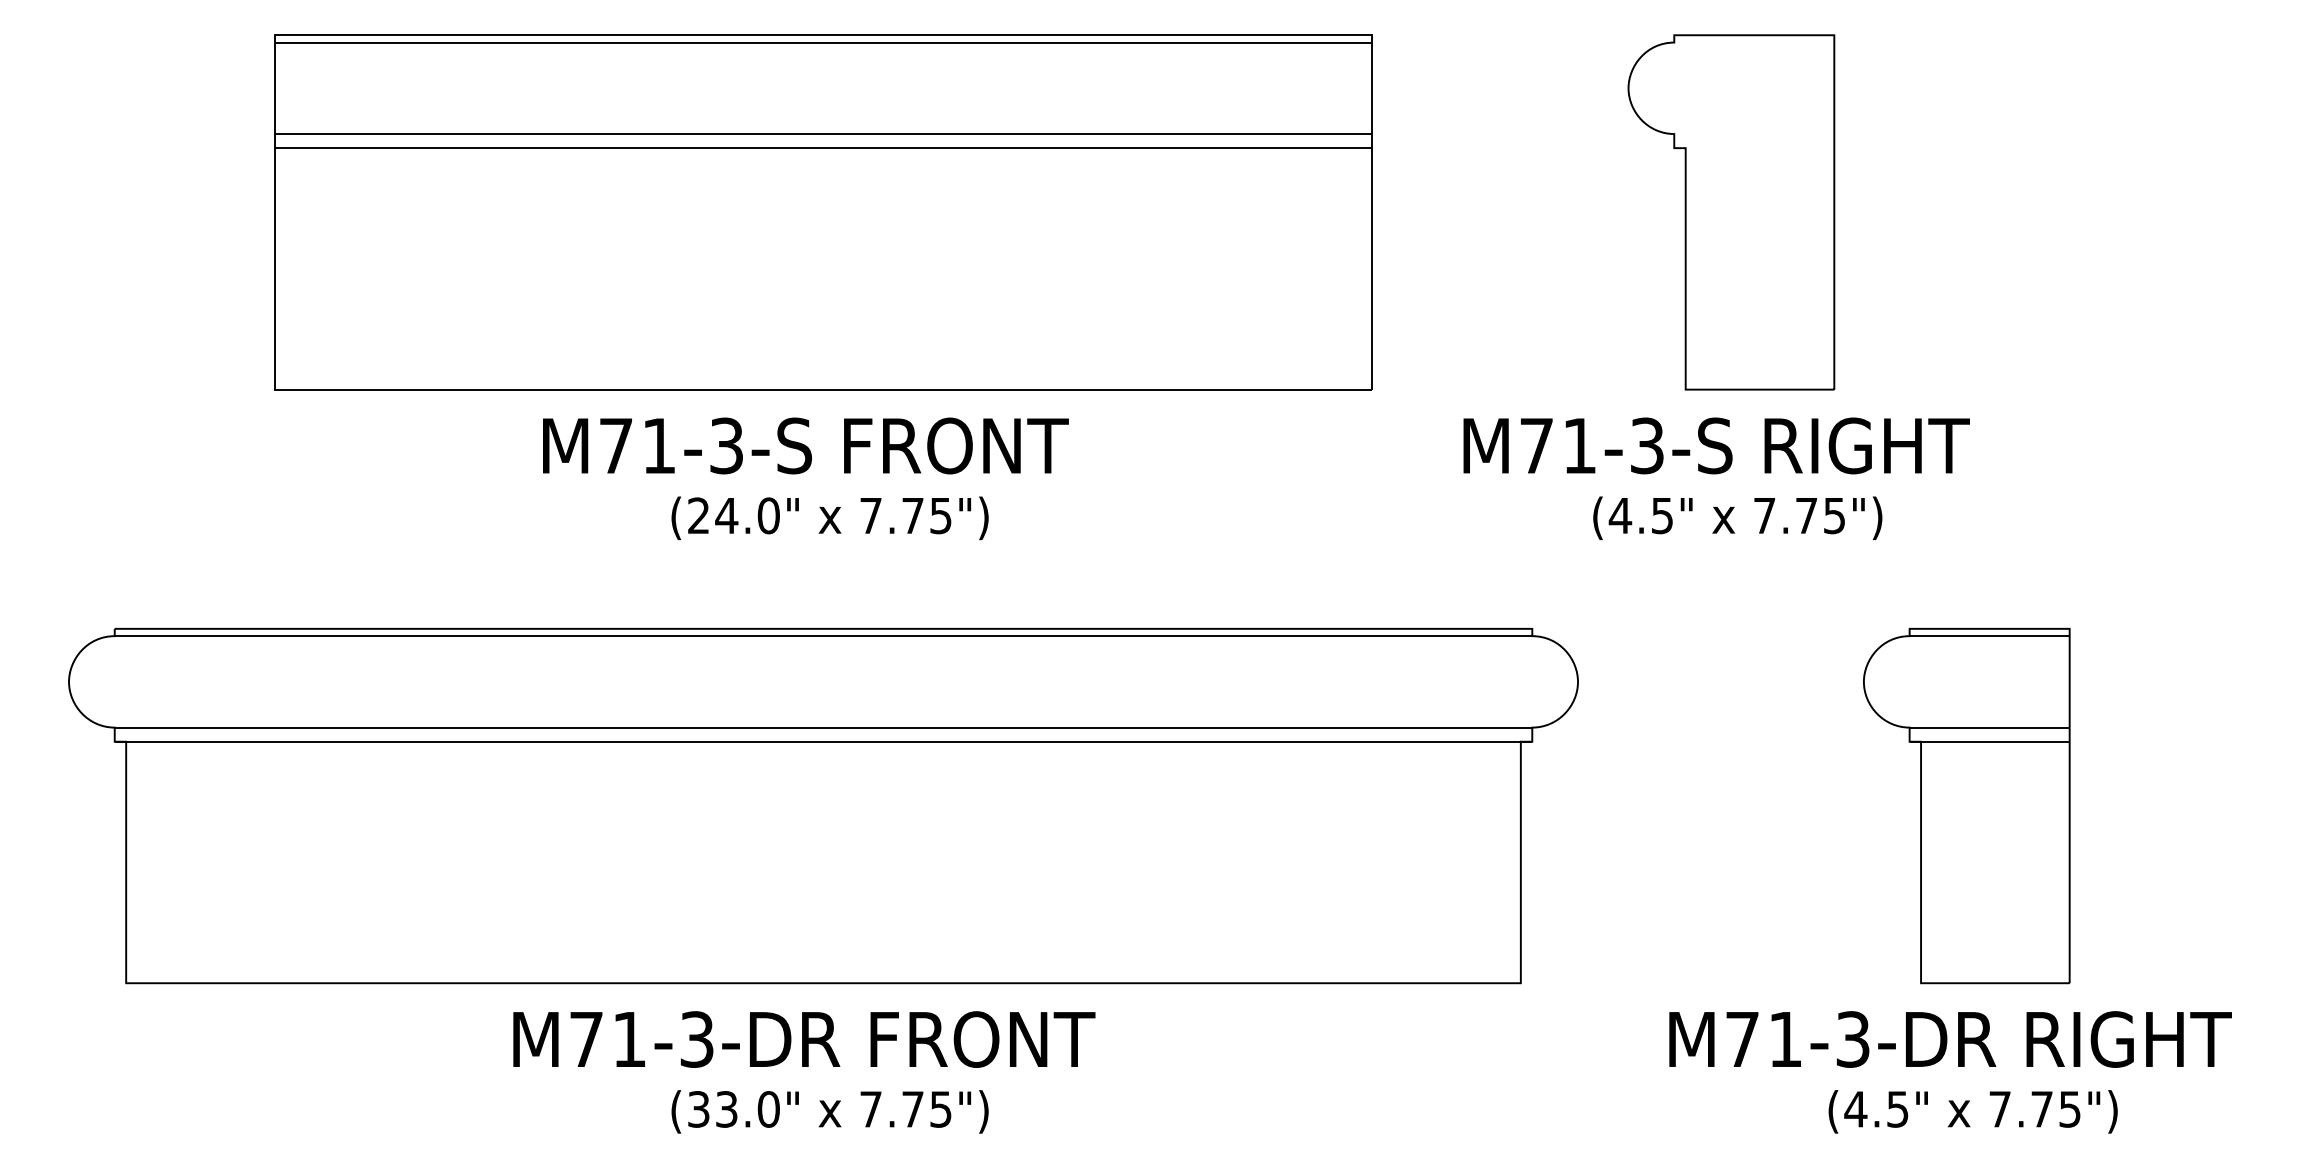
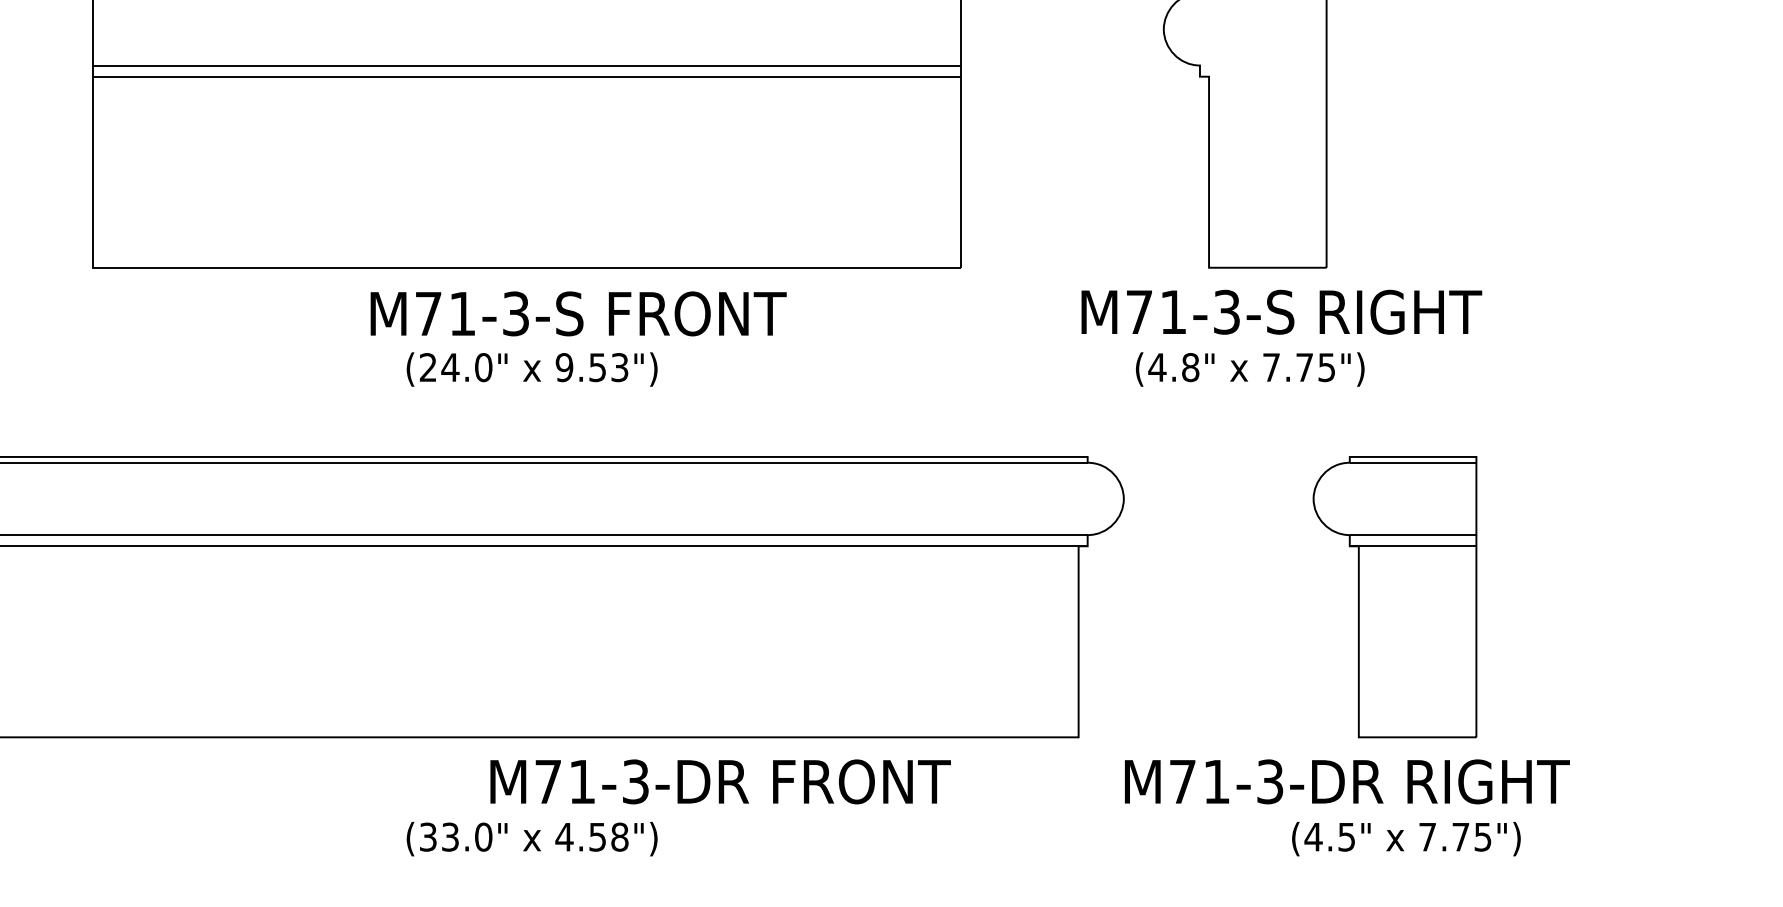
text: (805, 445) -> (578, 313), moved
text: (1716, 445) -> (1281, 311), moved
text: (905, 515) -> (591, 367), 7.75") -> 9.53")
text: (1662, 515) -> (1190, 367), (4.5" -> (4.8"
part: (1966, 806) -> (1394, 597), moved
text: (804, 1039) -> (720, 781), moved
text: (1950, 1039) -> (1347, 781), moved
text: (905, 1109) -> (591, 837), 7.75") -> 4.58")
text: (1972, 1111) -> (1405, 838), moved

